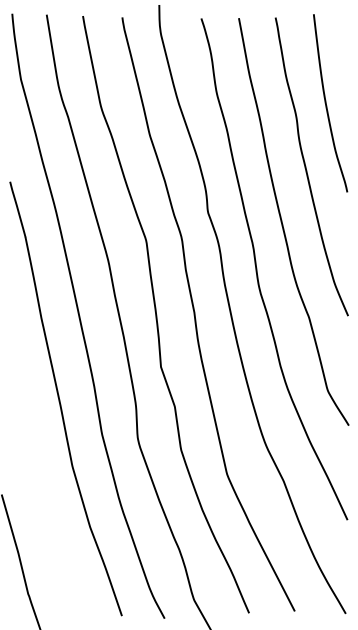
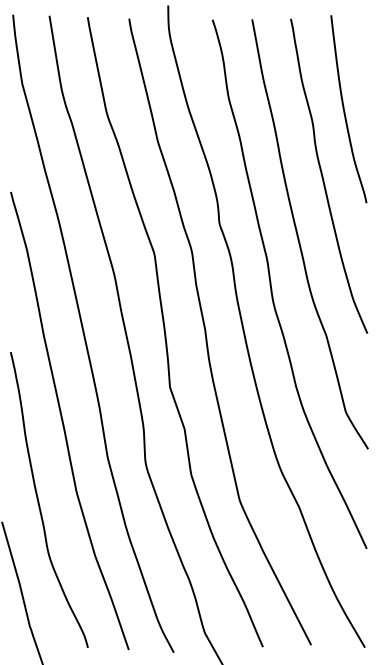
curve: (37, 475) -> (39, 501), added

